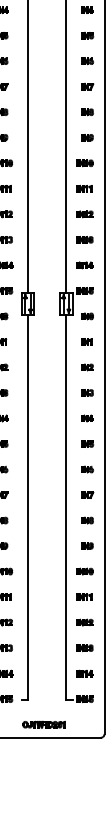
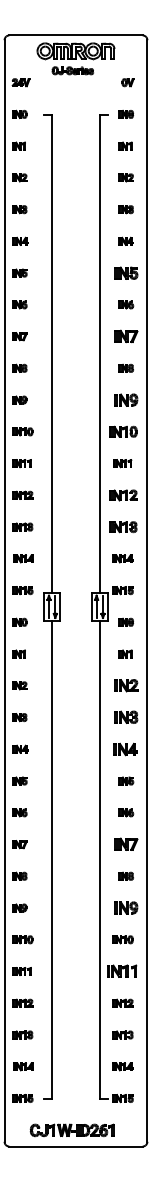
part: (87, 35) -> (126, 272), size x1.6
part: (87, 86) -> (126, 336), size x1.6
part: (86, 137) -> (125, 399), size x1.6
part: (84, 163) -> (122, 431), size x1.4
part: (84, 213) -> (122, 494), size x1.4
part: (84, 239) -> (122, 526), size x1.4
part: (86, 367) -> (125, 685), size x1.6
part: (86, 392) -> (125, 717), size x1.6
part: (86, 417) -> (125, 748), size x1.6
part: (87, 495) -> (126, 844), size x1.6
part: (86, 545) -> (125, 907), size x1.6
part: (84, 597) -> (122, 971), size x1.6
part: (43, 724) -> (71, 1129), size x1.6

